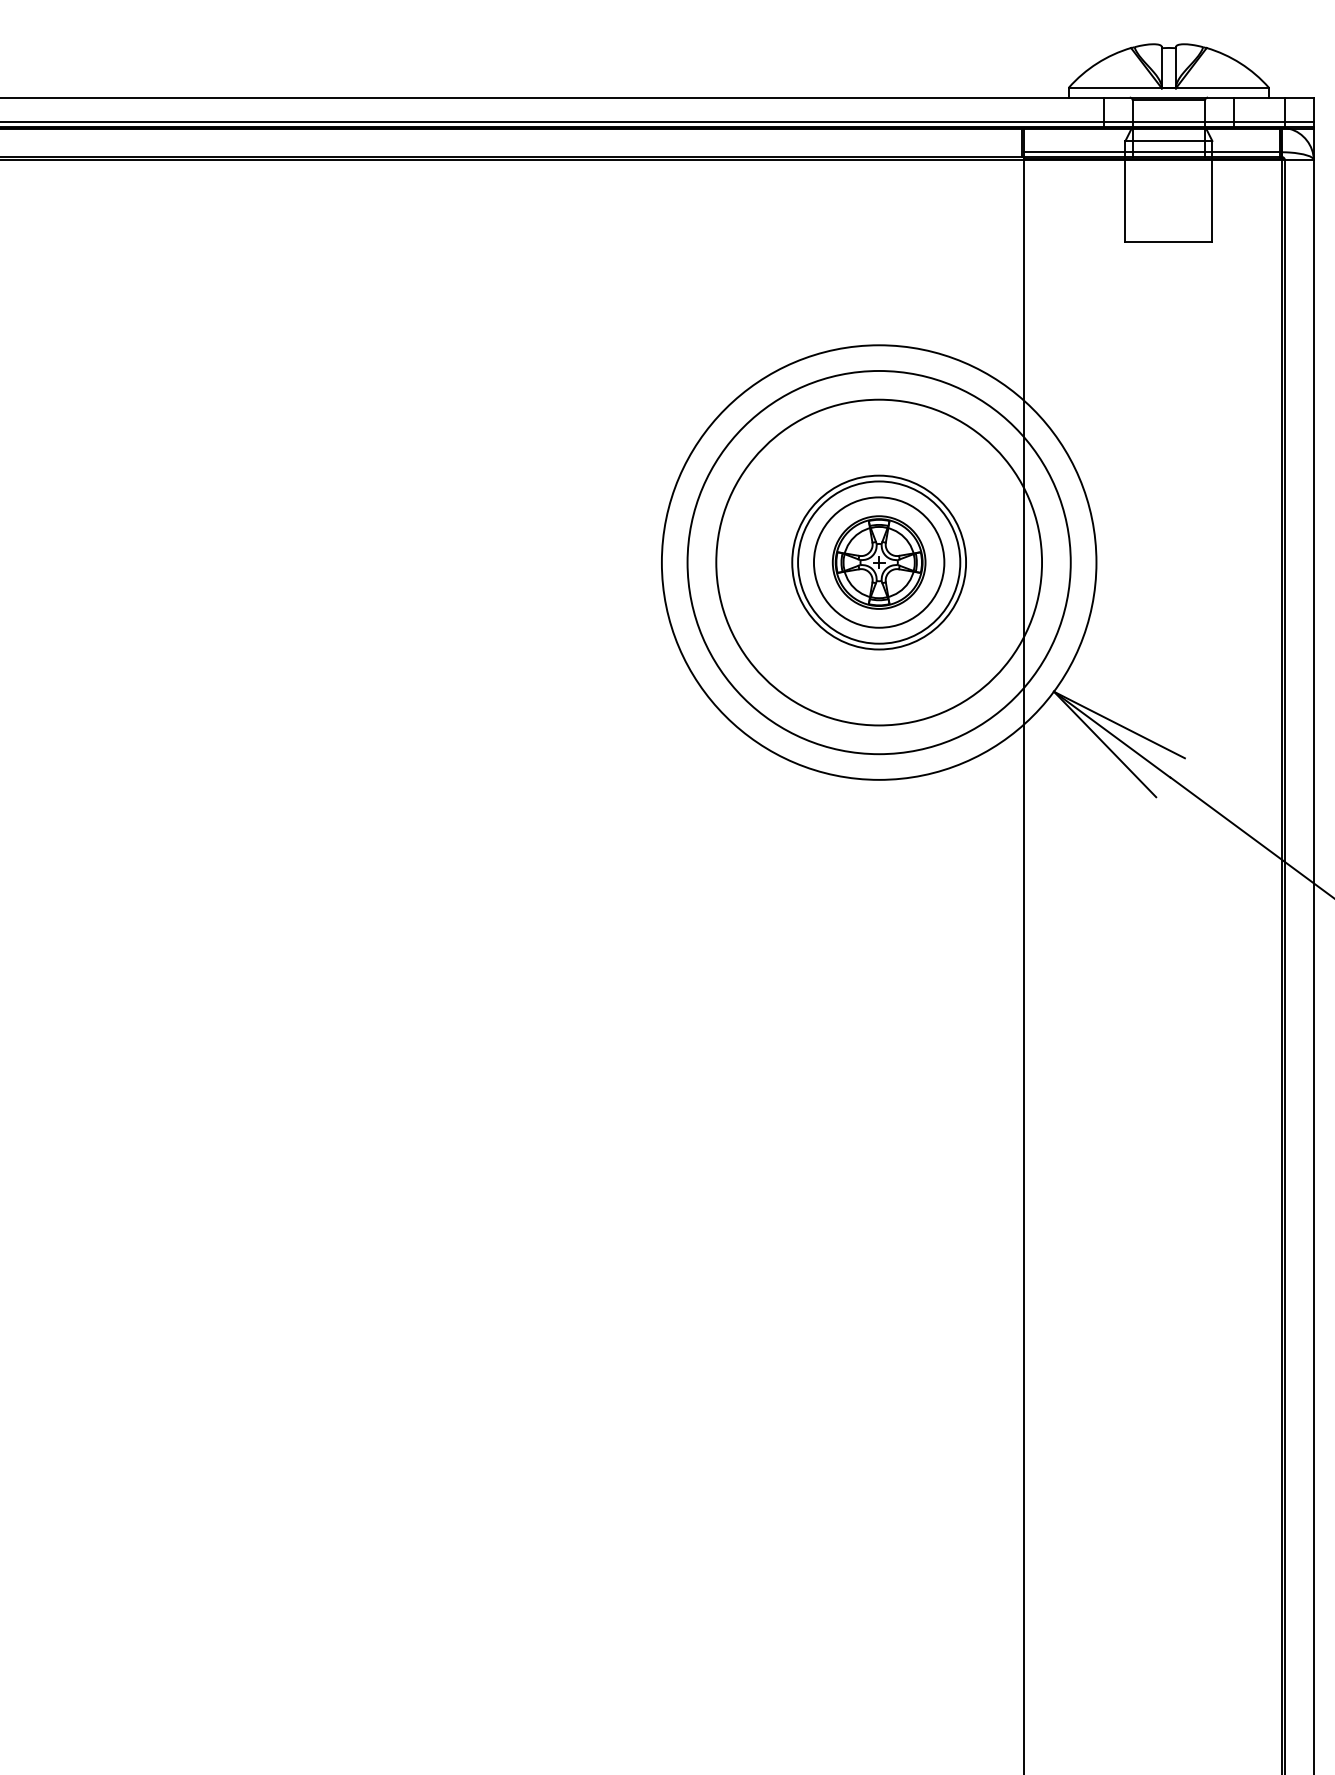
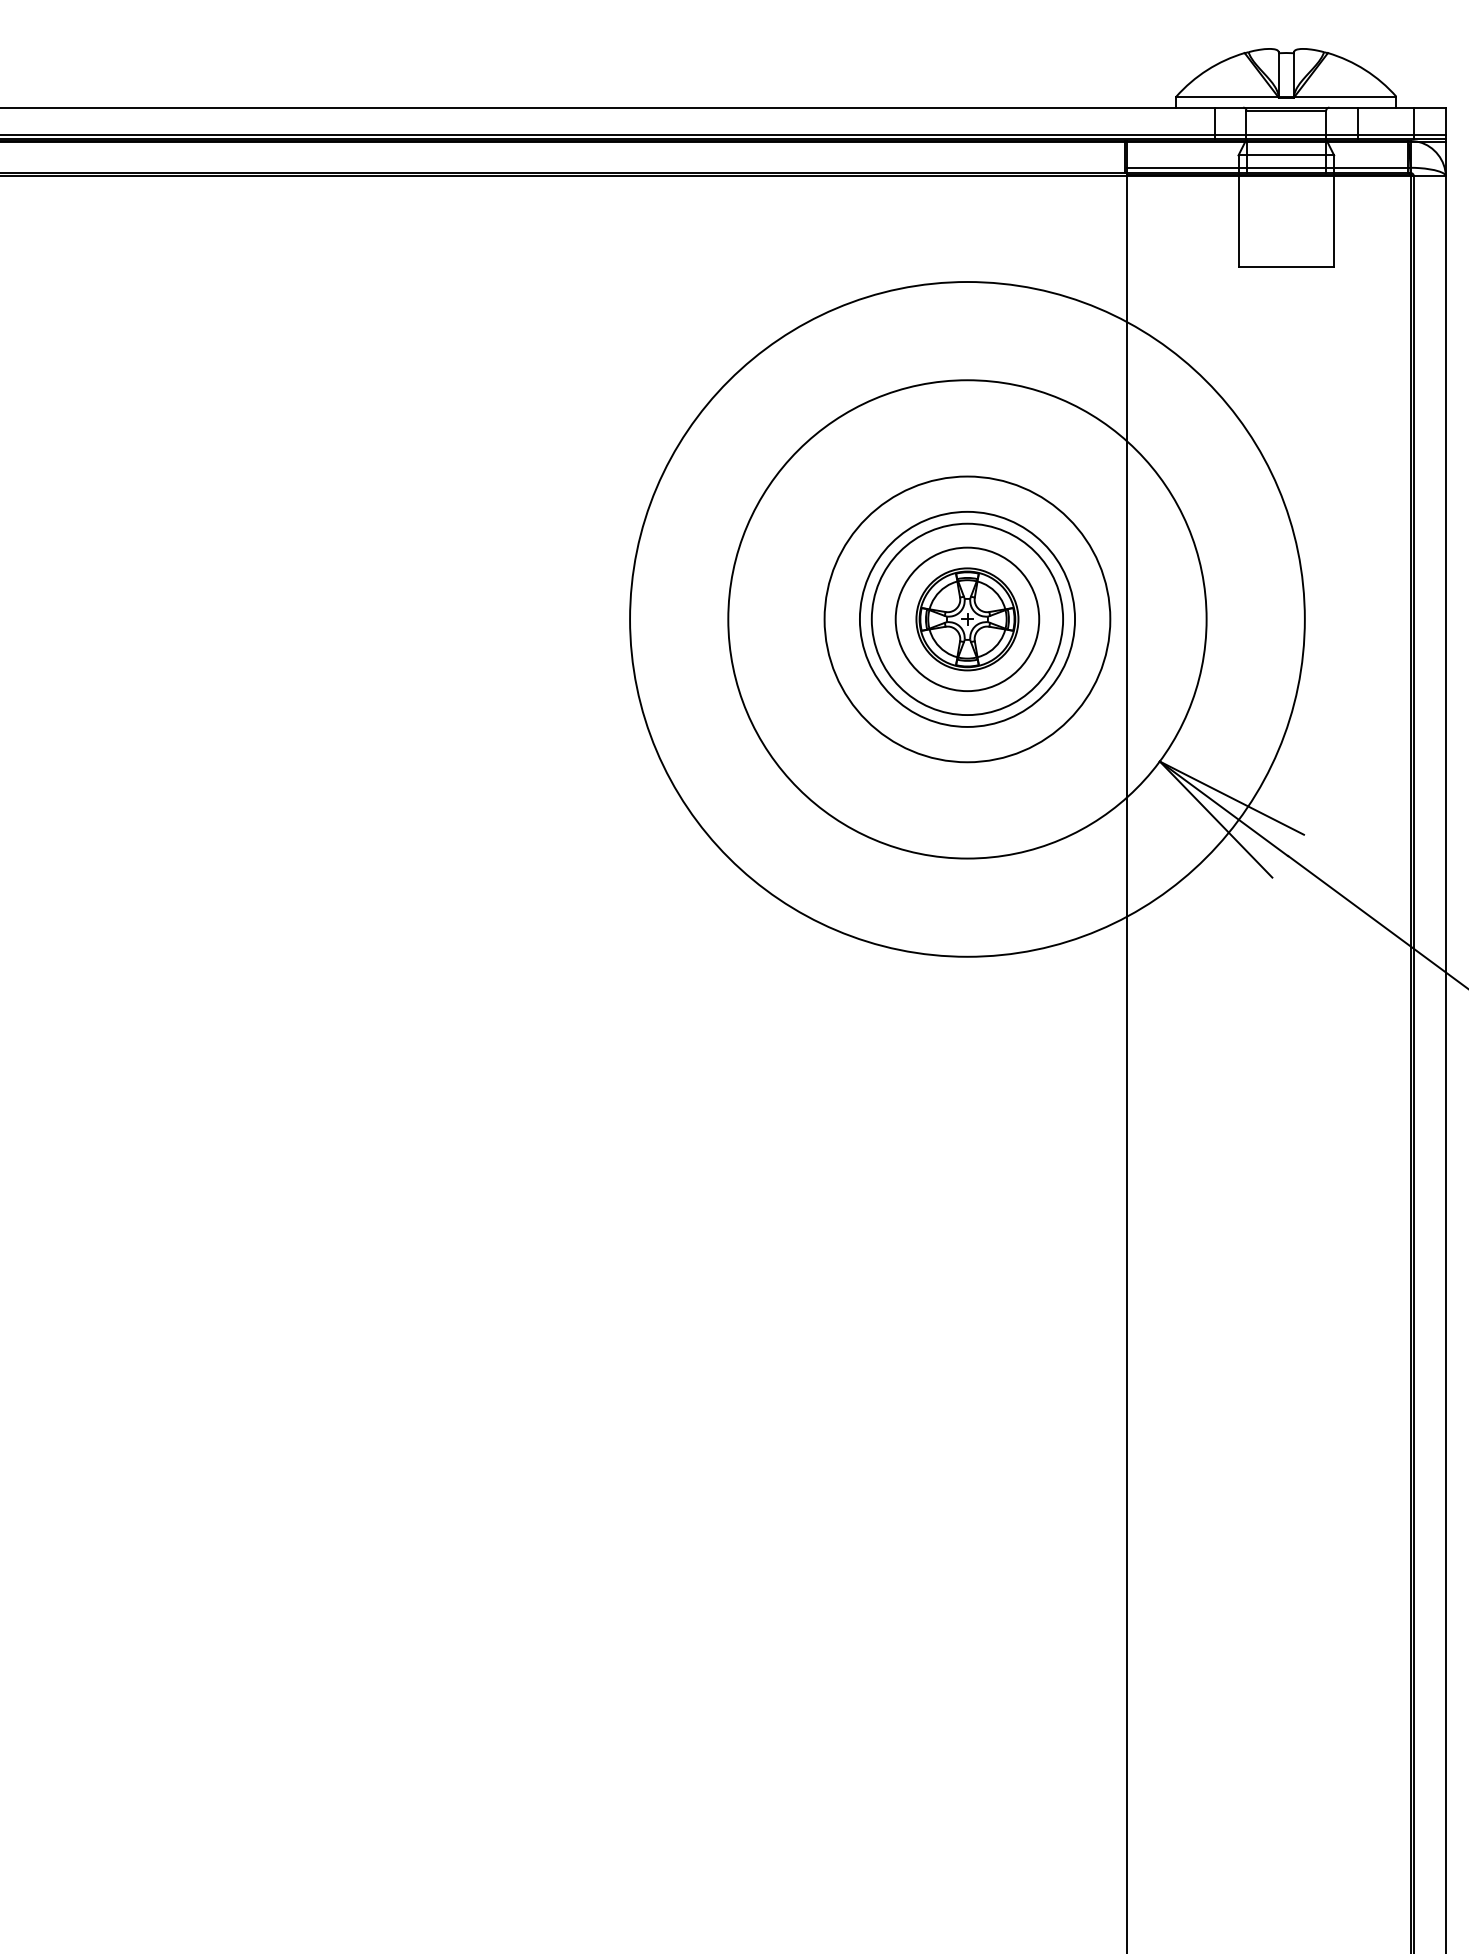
circle: (879, 562) -> (967, 619), size x0.6
circle: (879, 562) -> (967, 619), size x1.6
circle: (879, 562) -> (967, 619), size x1.6

